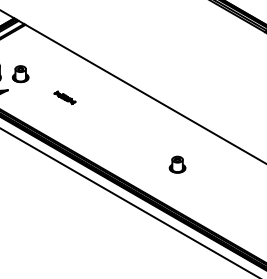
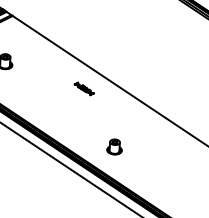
part: (64, 97) -> (83, 88), moved
part: (177, 164) -> (114, 146), moved

